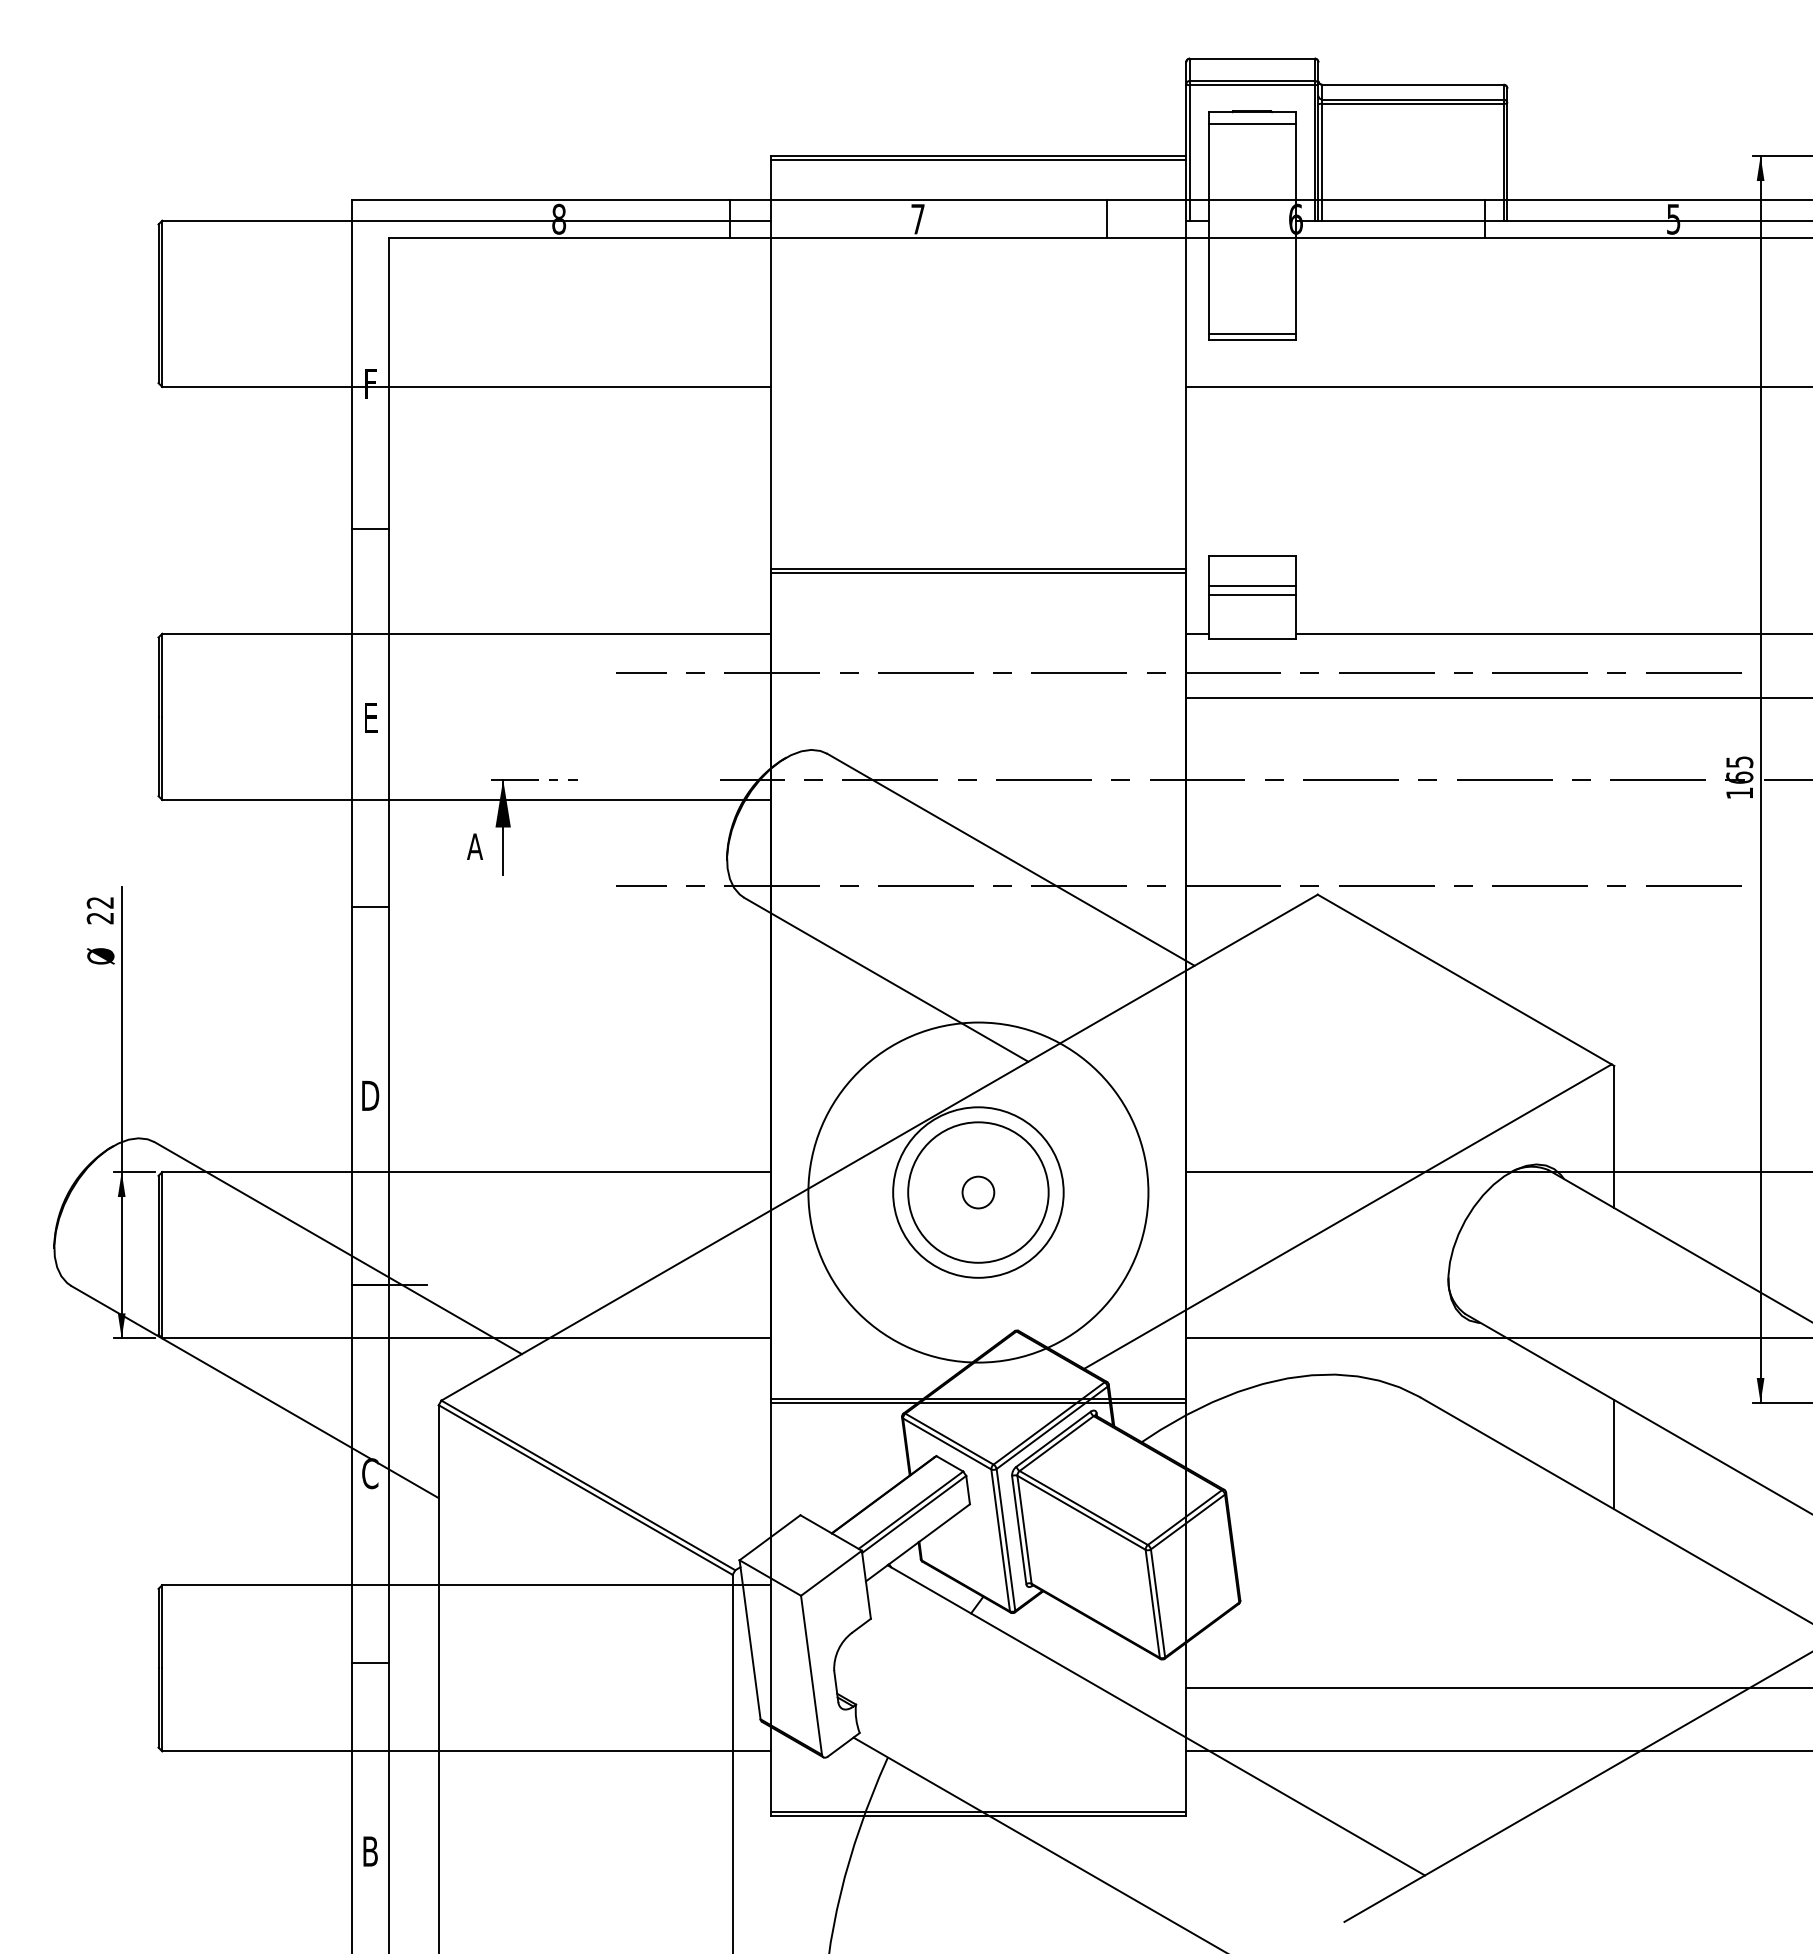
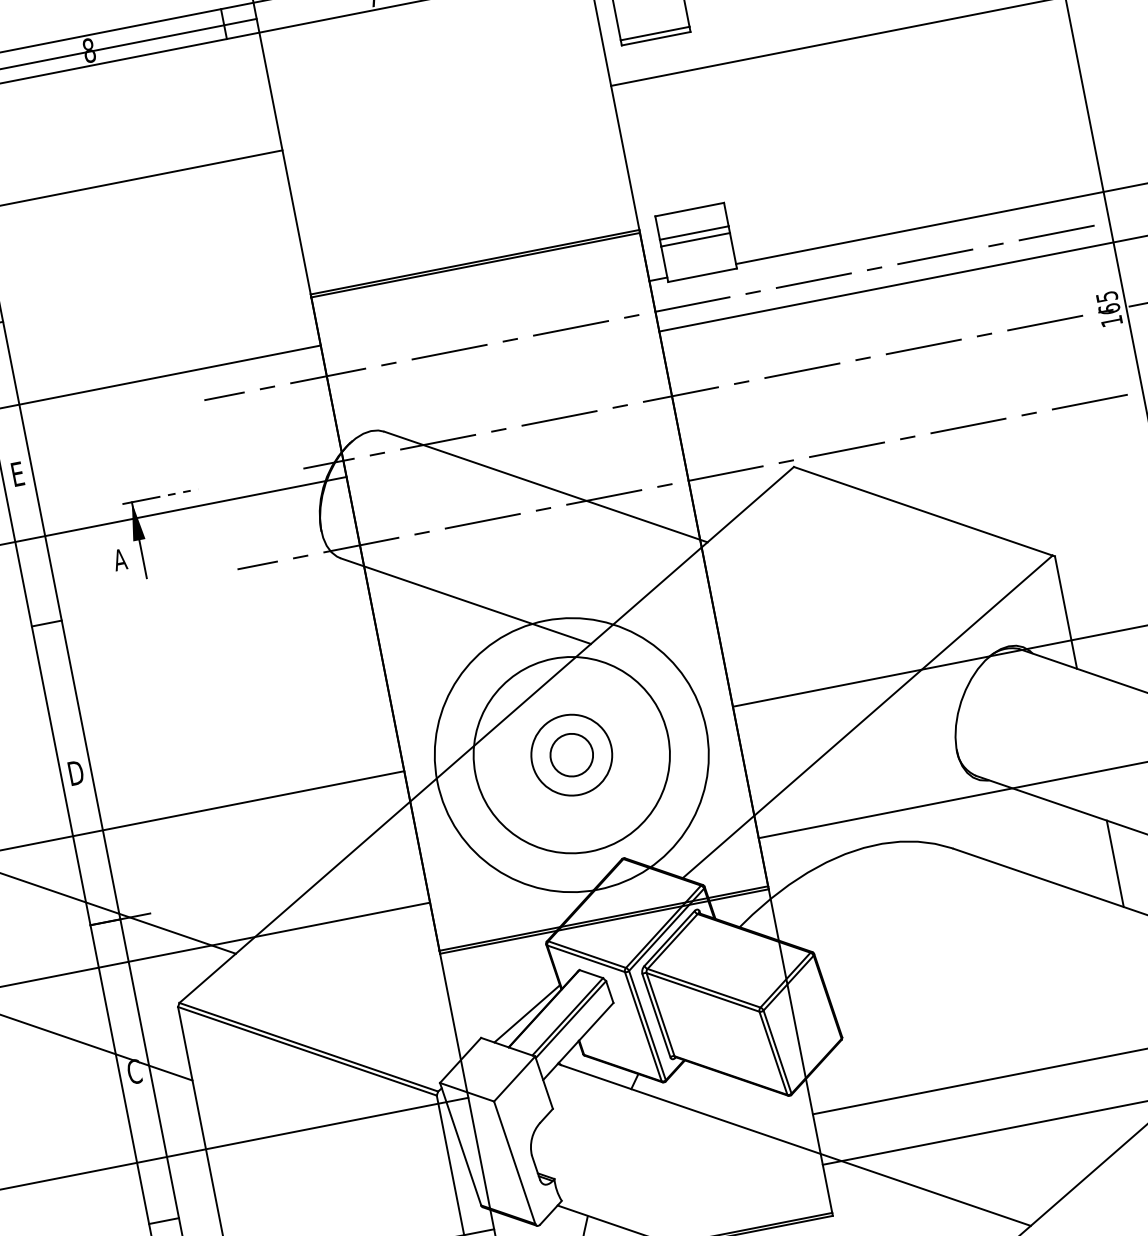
circle: (977, 1192) -> (571, 755), size x1.67
circle: (978, 1192) -> (571, 755), size x0.71
circle: (978, 1192) -> (571, 755), size x1.43
line: (861, 1496) -> (526, 1013), added

